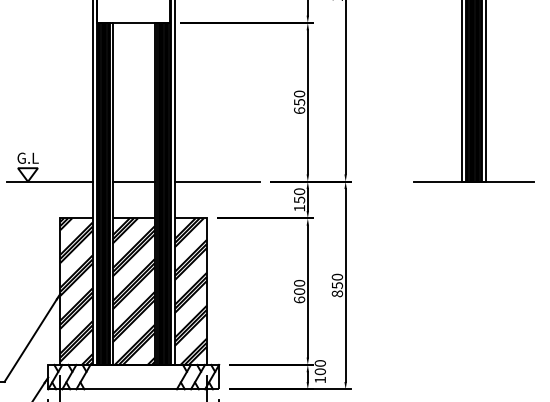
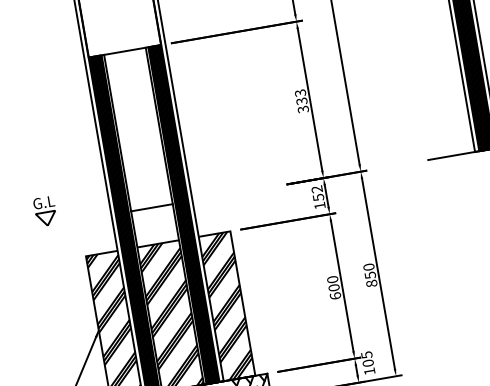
text: (299, 102) -> (301, 101), 650 -> 333
line: (49, 181) -> (68, 221), removed
line: (217, 181) -> (234, 193), removed
text: (299, 191) -> (317, 189), 150 -> 152
text: (319, 363) -> (366, 355), 100 -> 105

